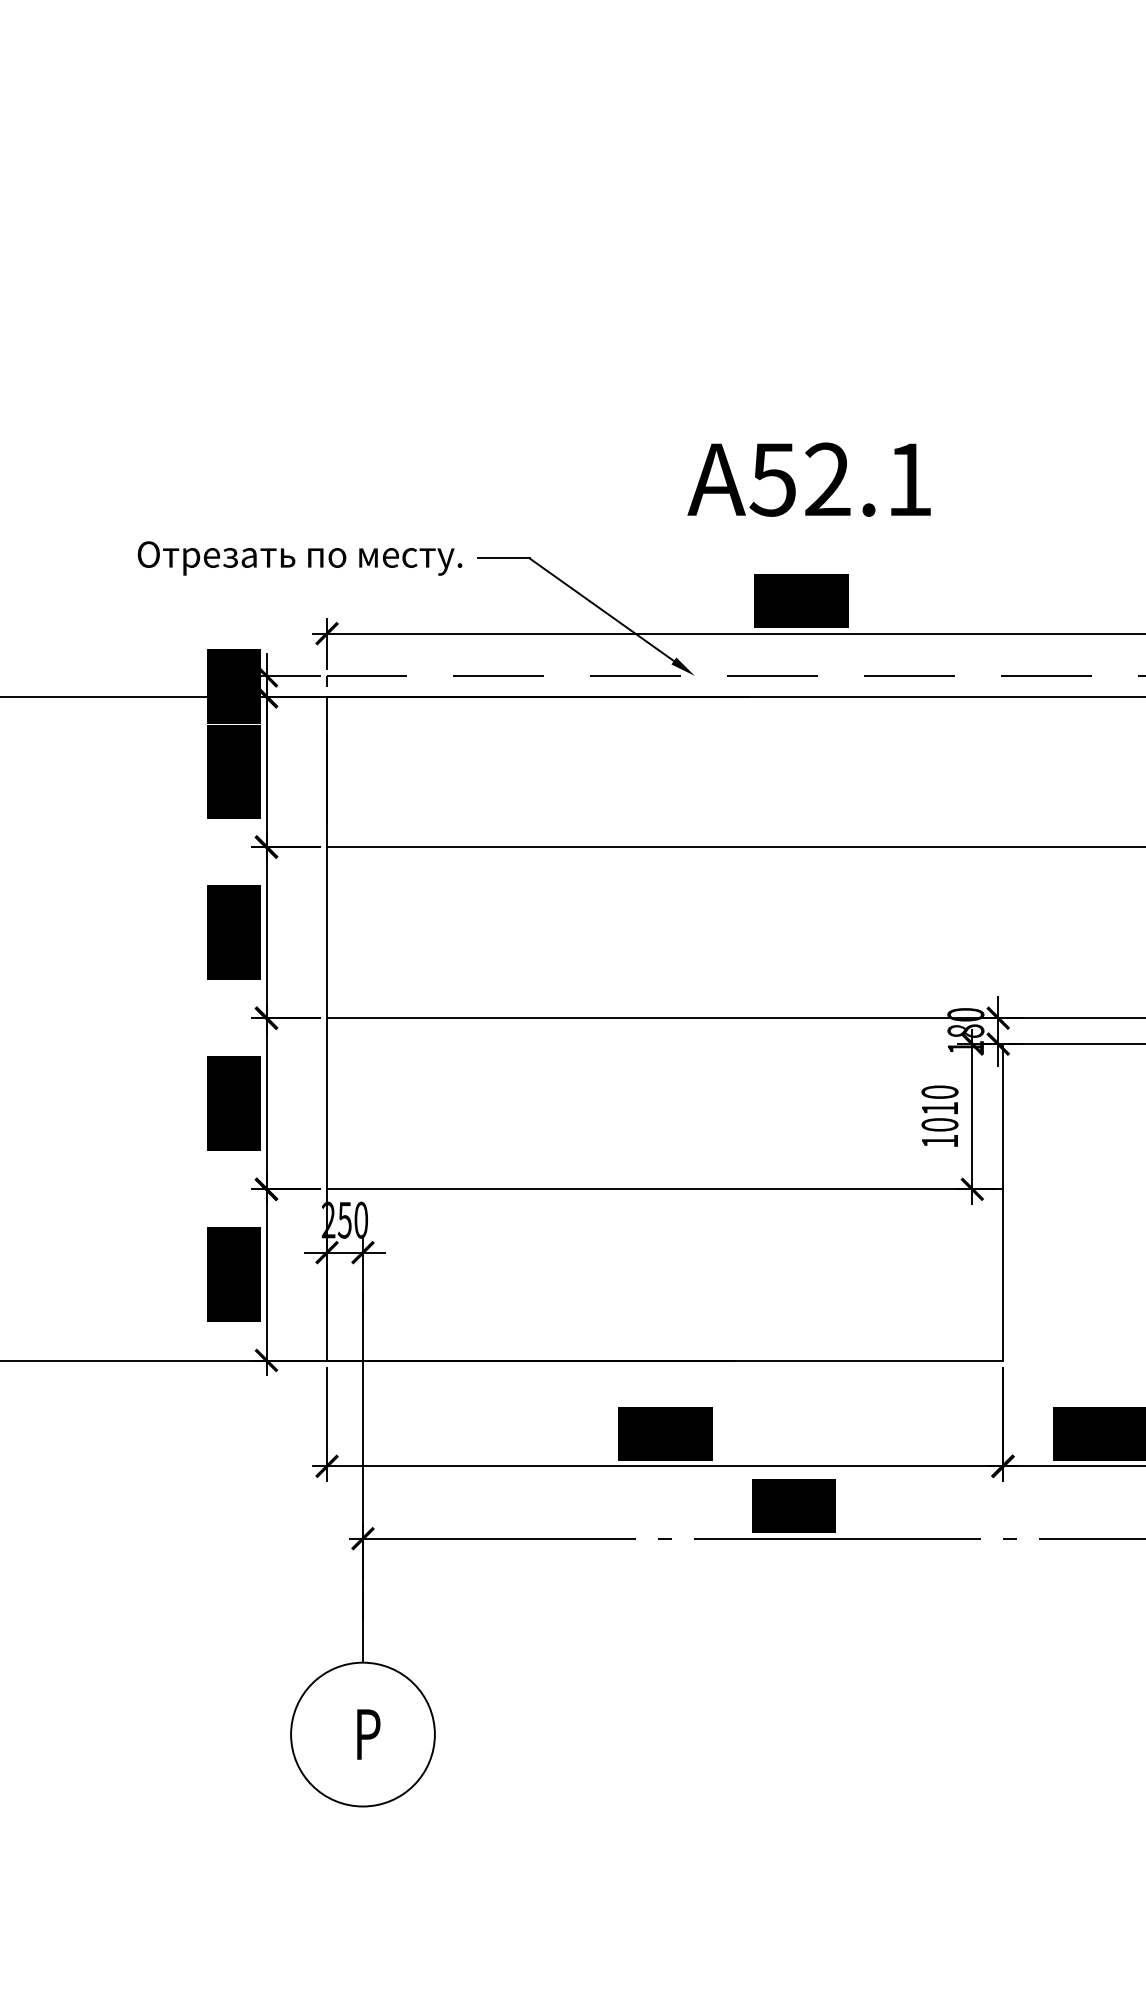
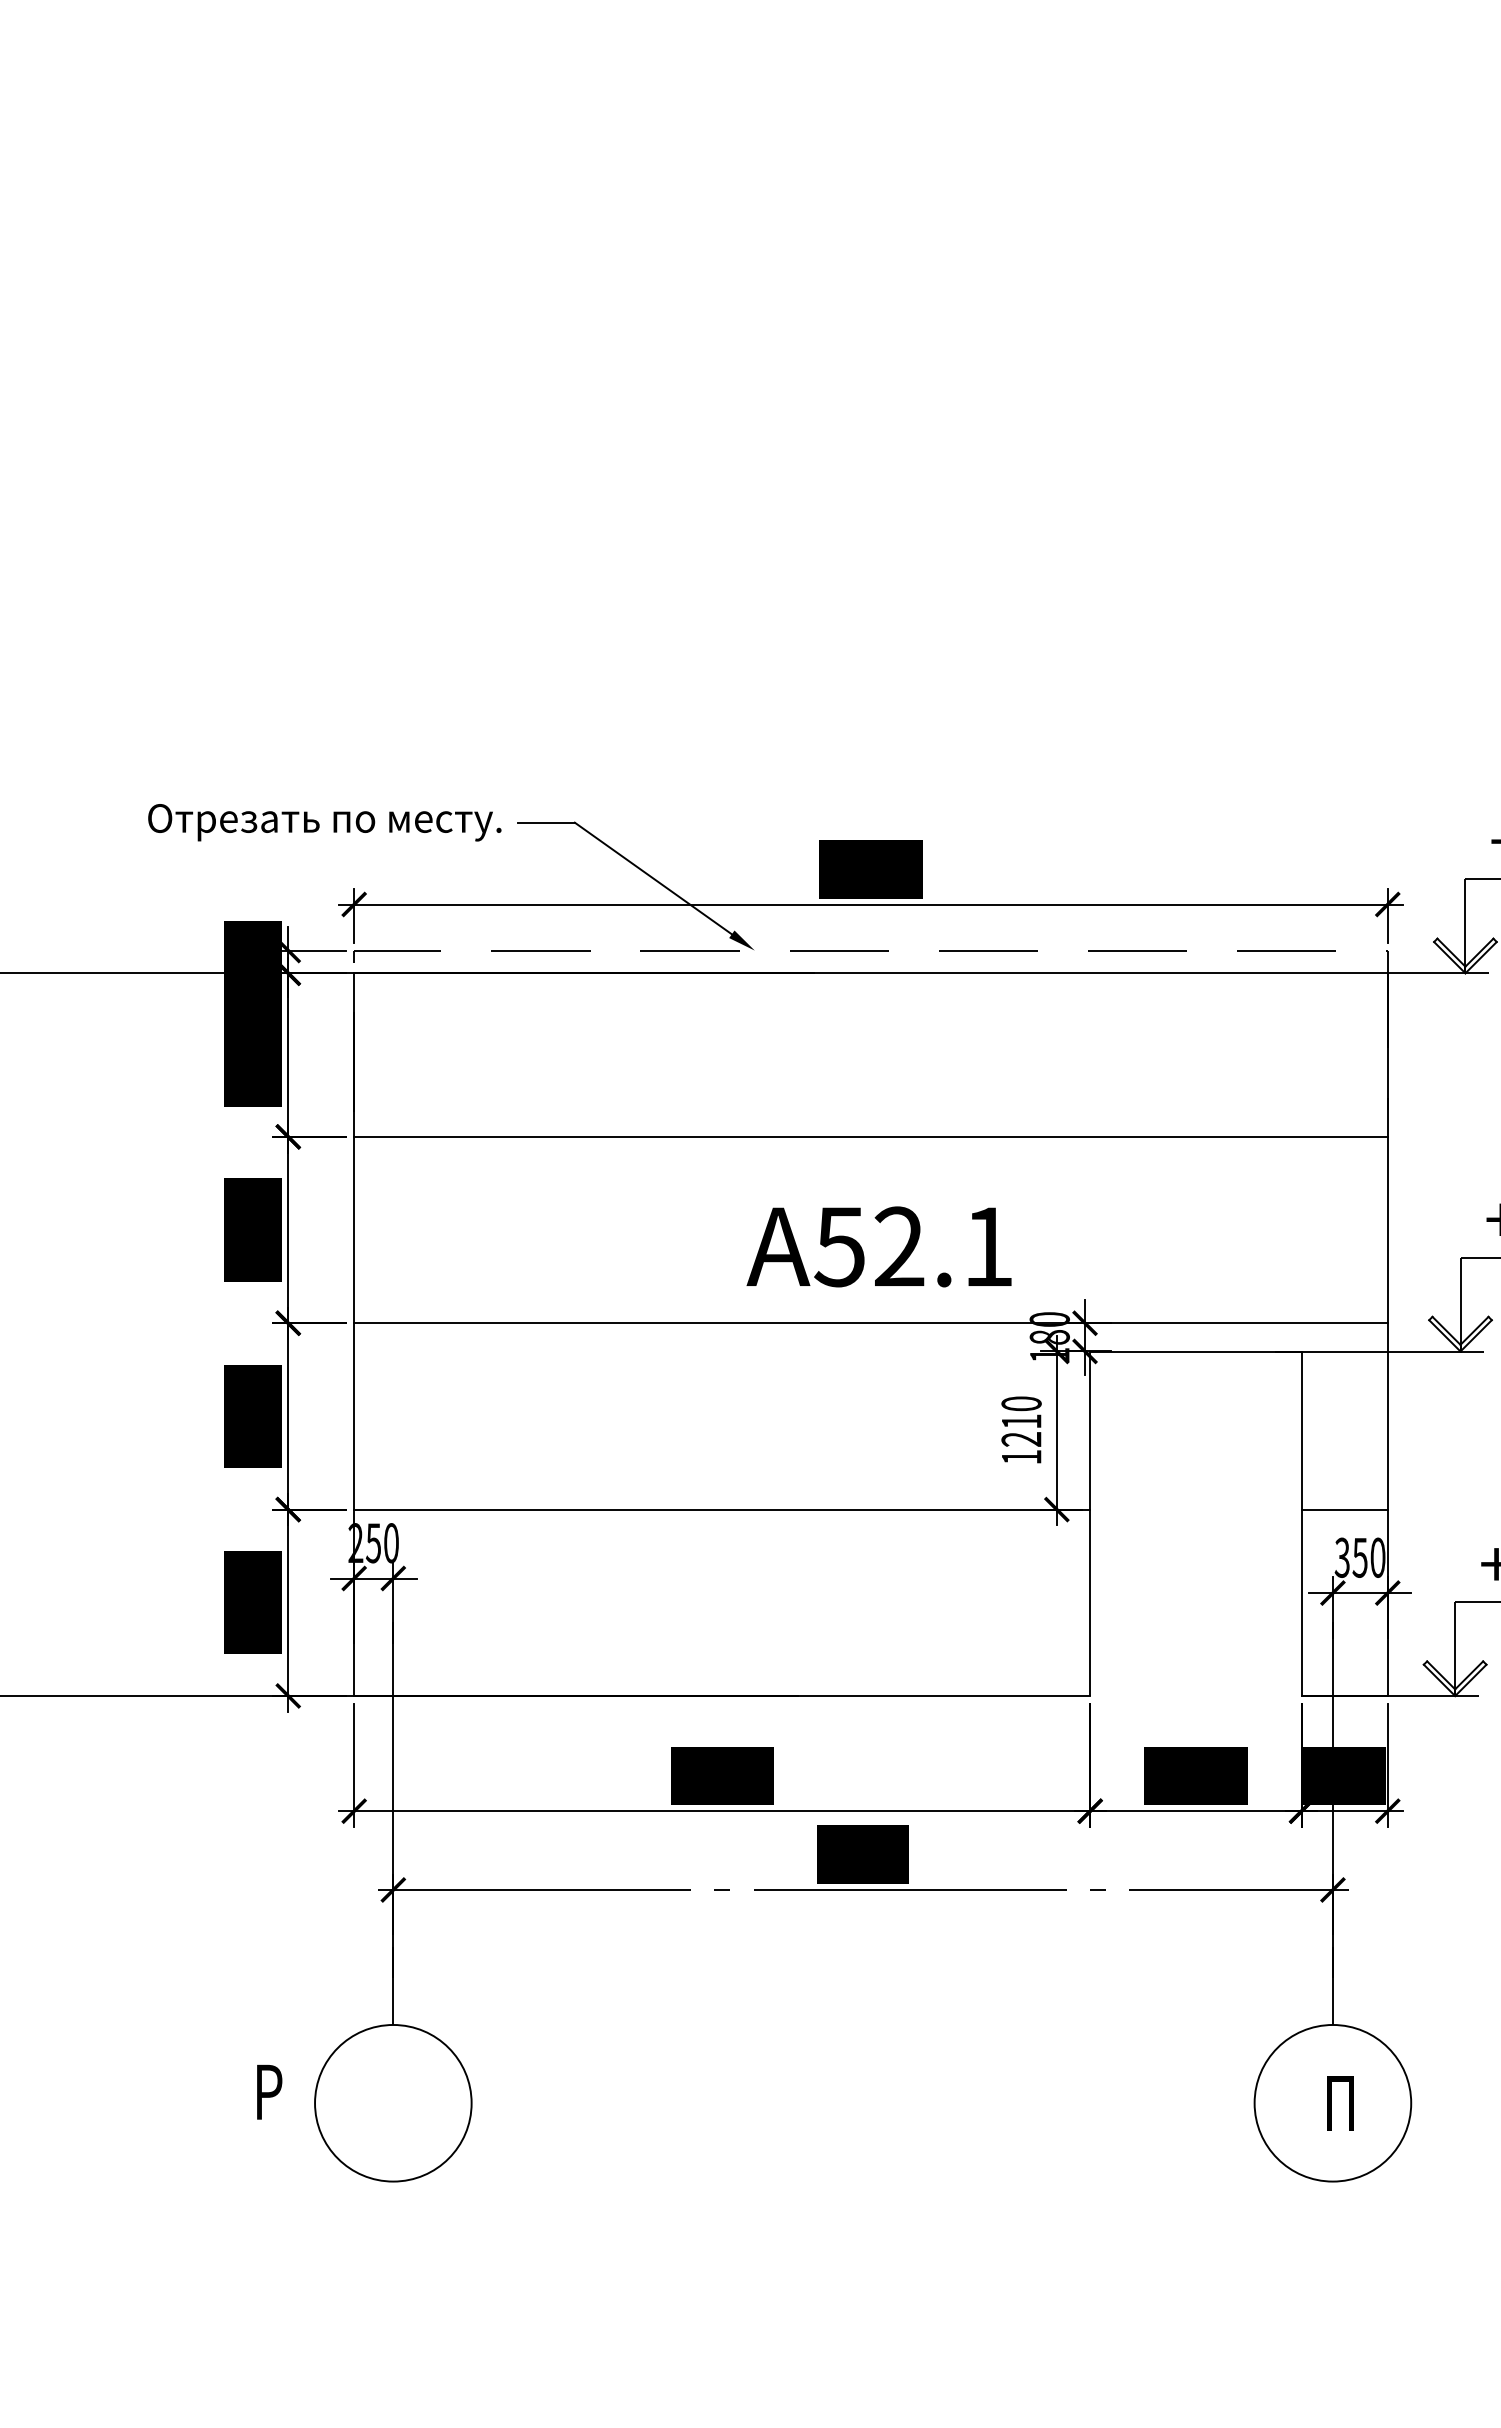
text: (808, 479) -> (878, 1246), moved
text: (939, 1124) -> (1021, 1439), 1010 -> 1210
text: (368, 1733) -> (269, 2091), moved

